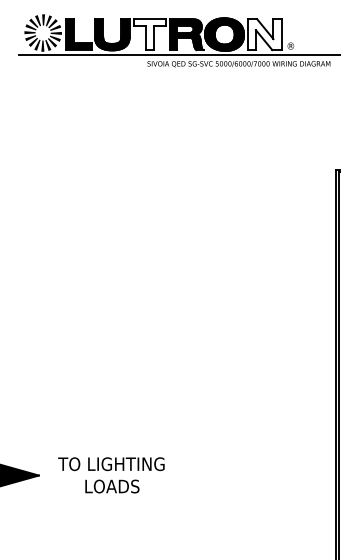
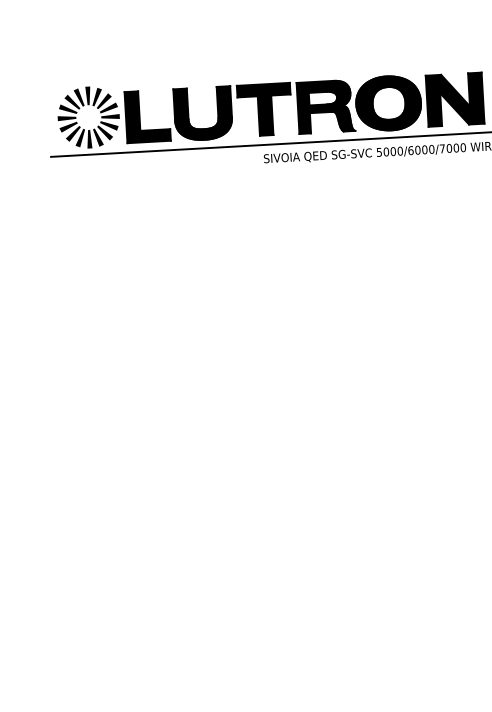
fill: (149, 33) -> (264, 108), added
fill: (264, 34) -> (454, 99), added

